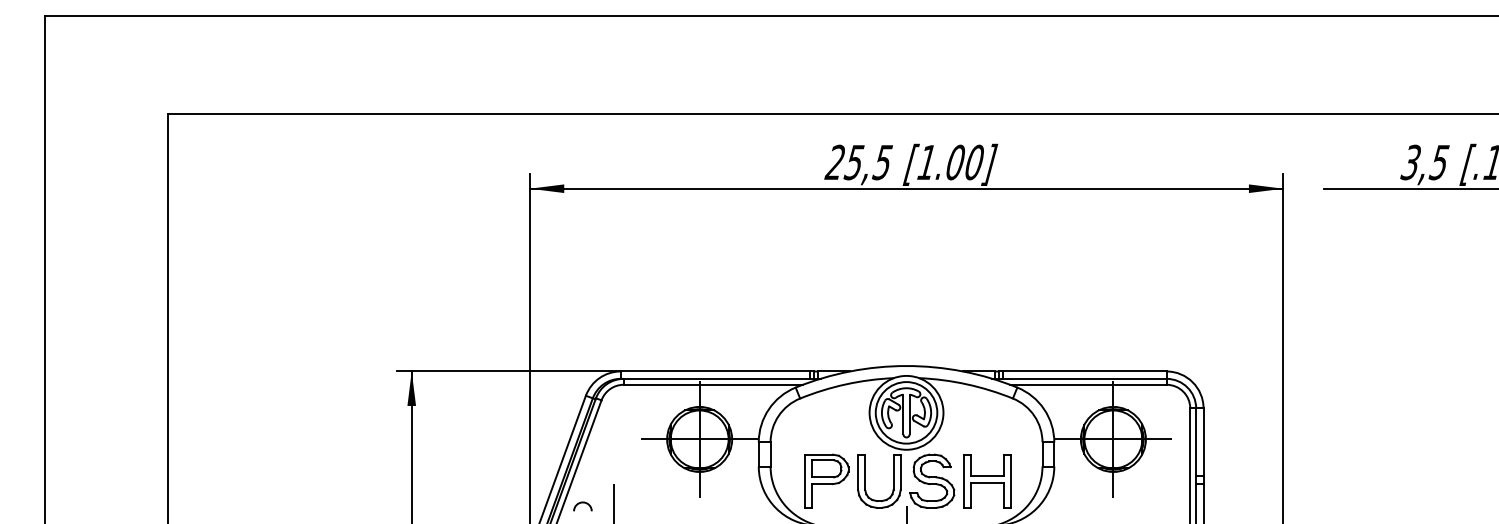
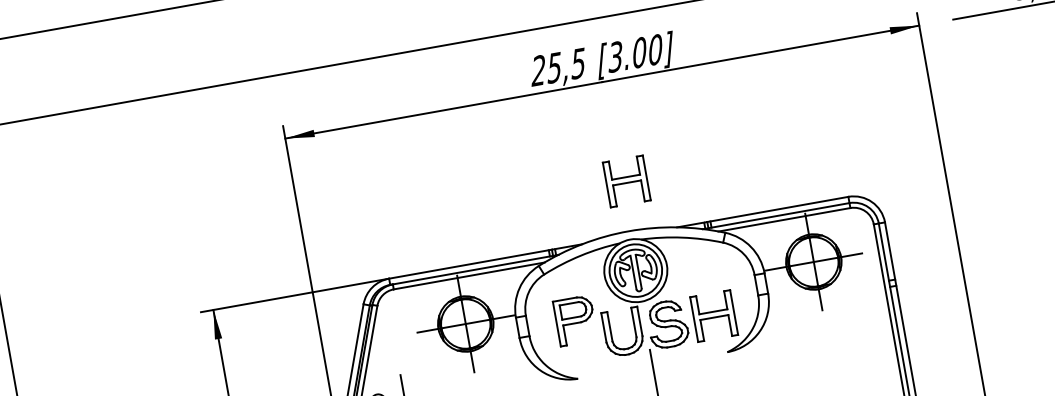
text: (926, 162) -> (615, 57), [1.00] -> [3.00]
part: (914, 308) -> (626, 181), added
part: (826, 480) -> (575, 320), moved

